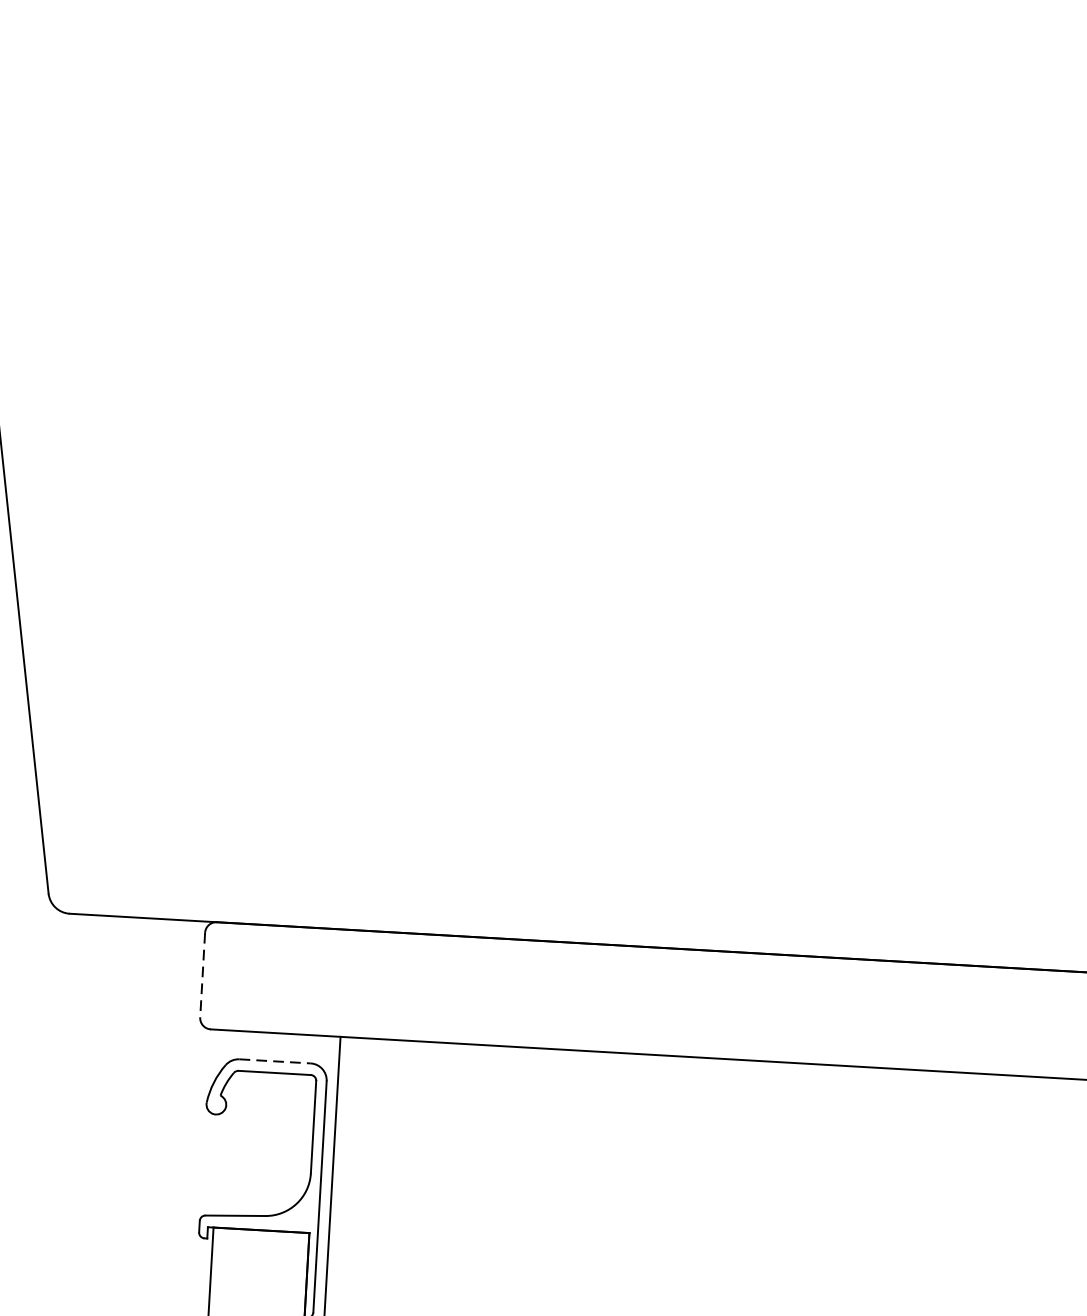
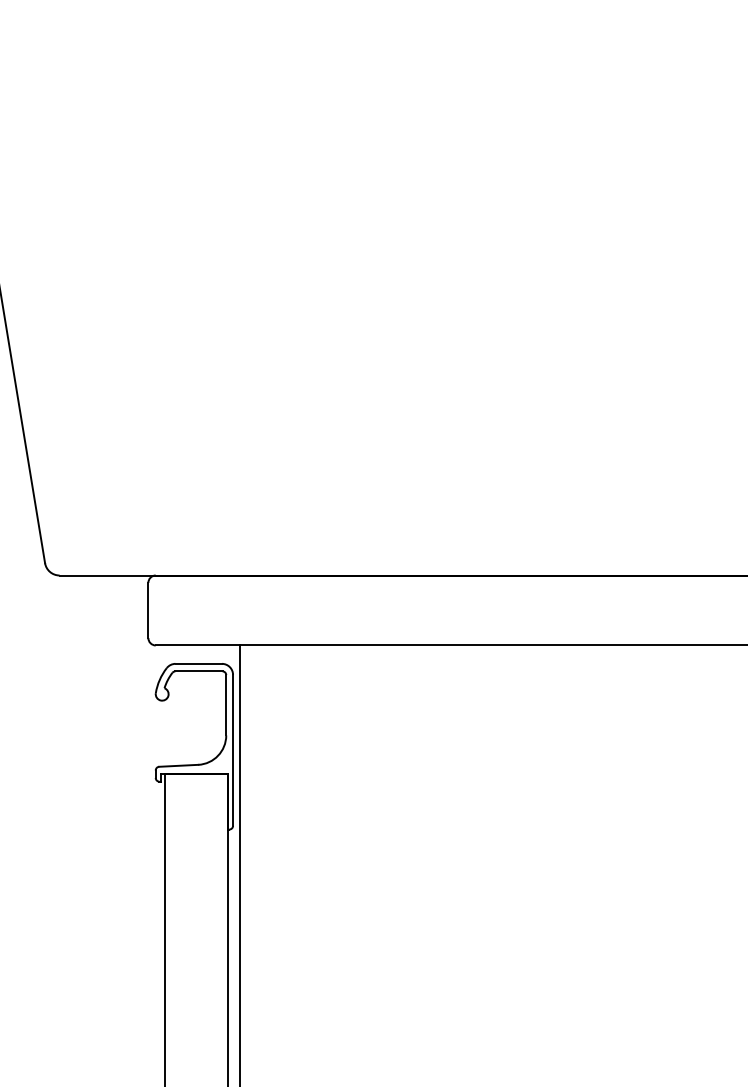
line: (202, 975) -> (148, 610), dashed -> solid
line: (276, 1060) -> (199, 663), dashed -> solid

